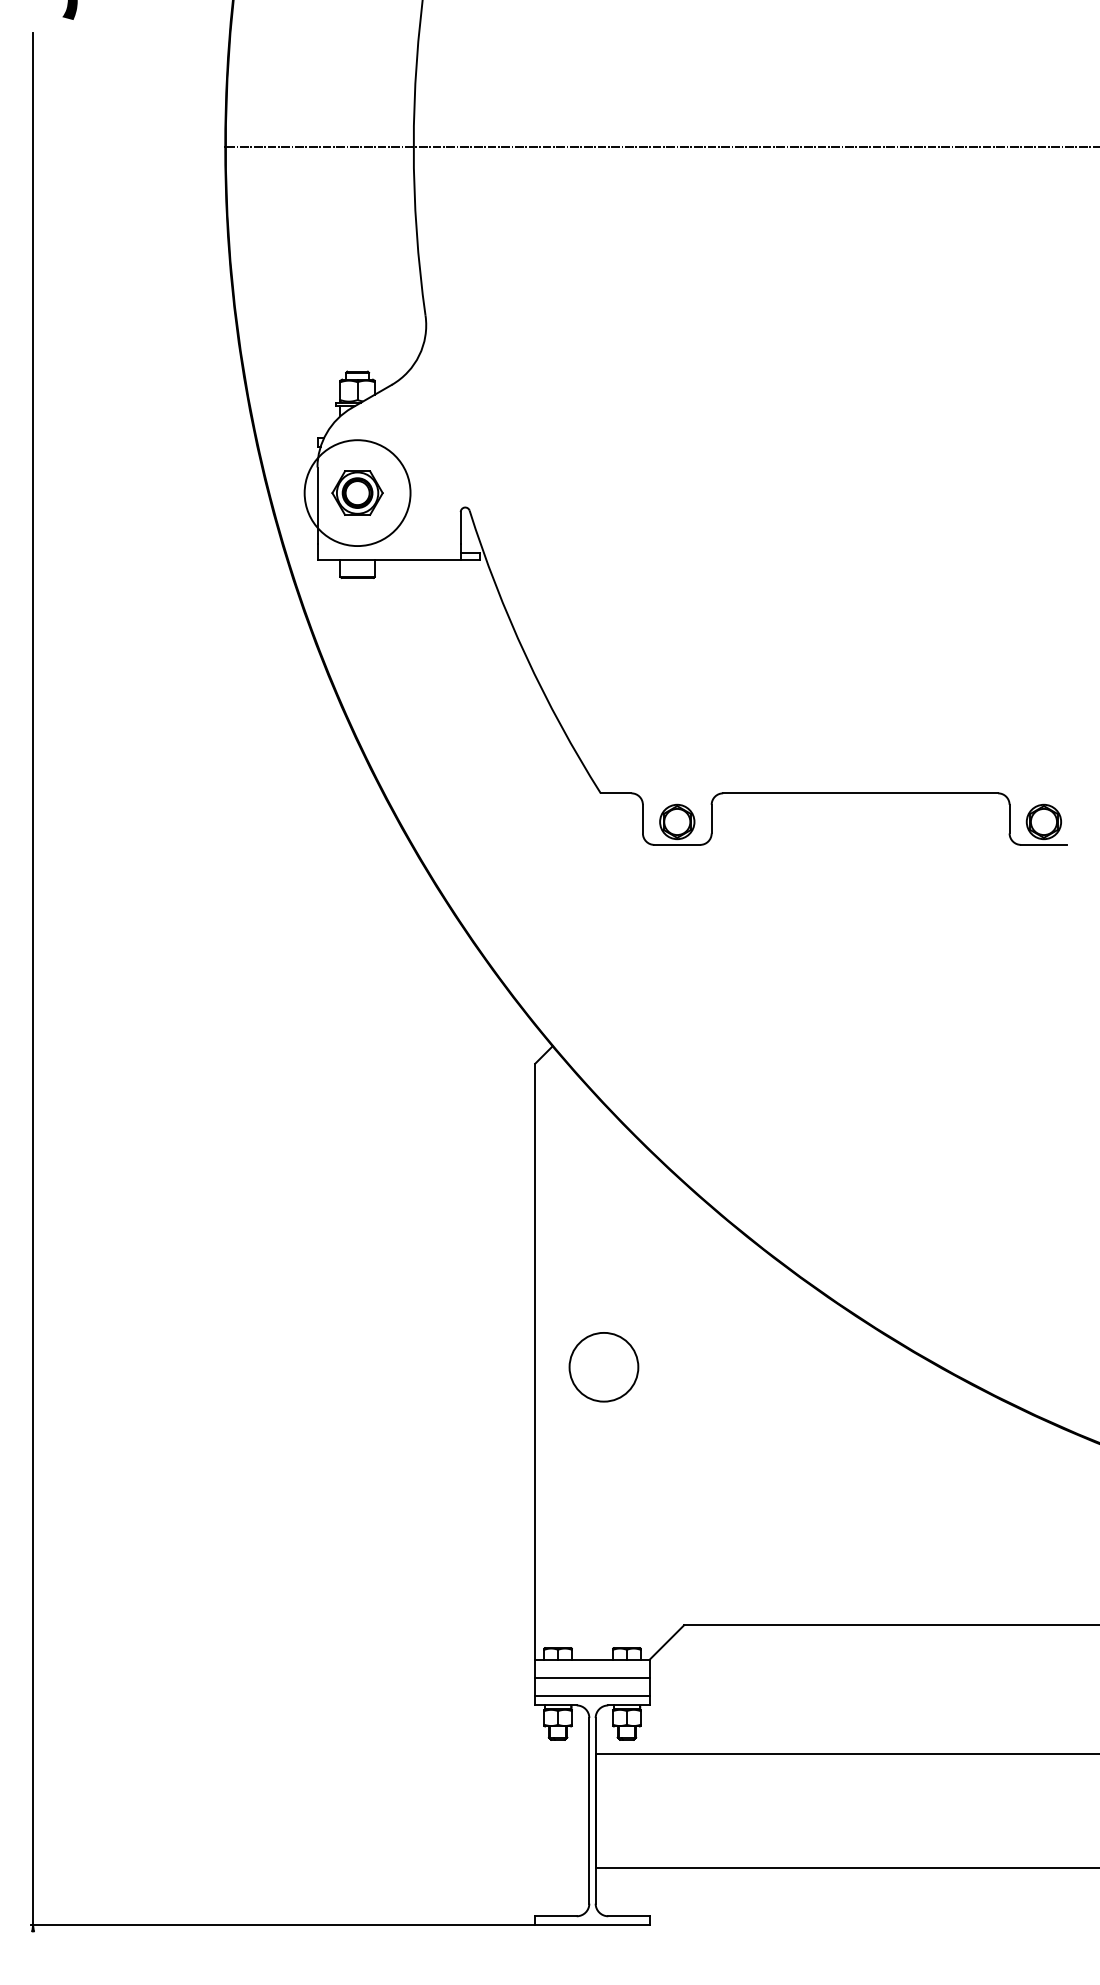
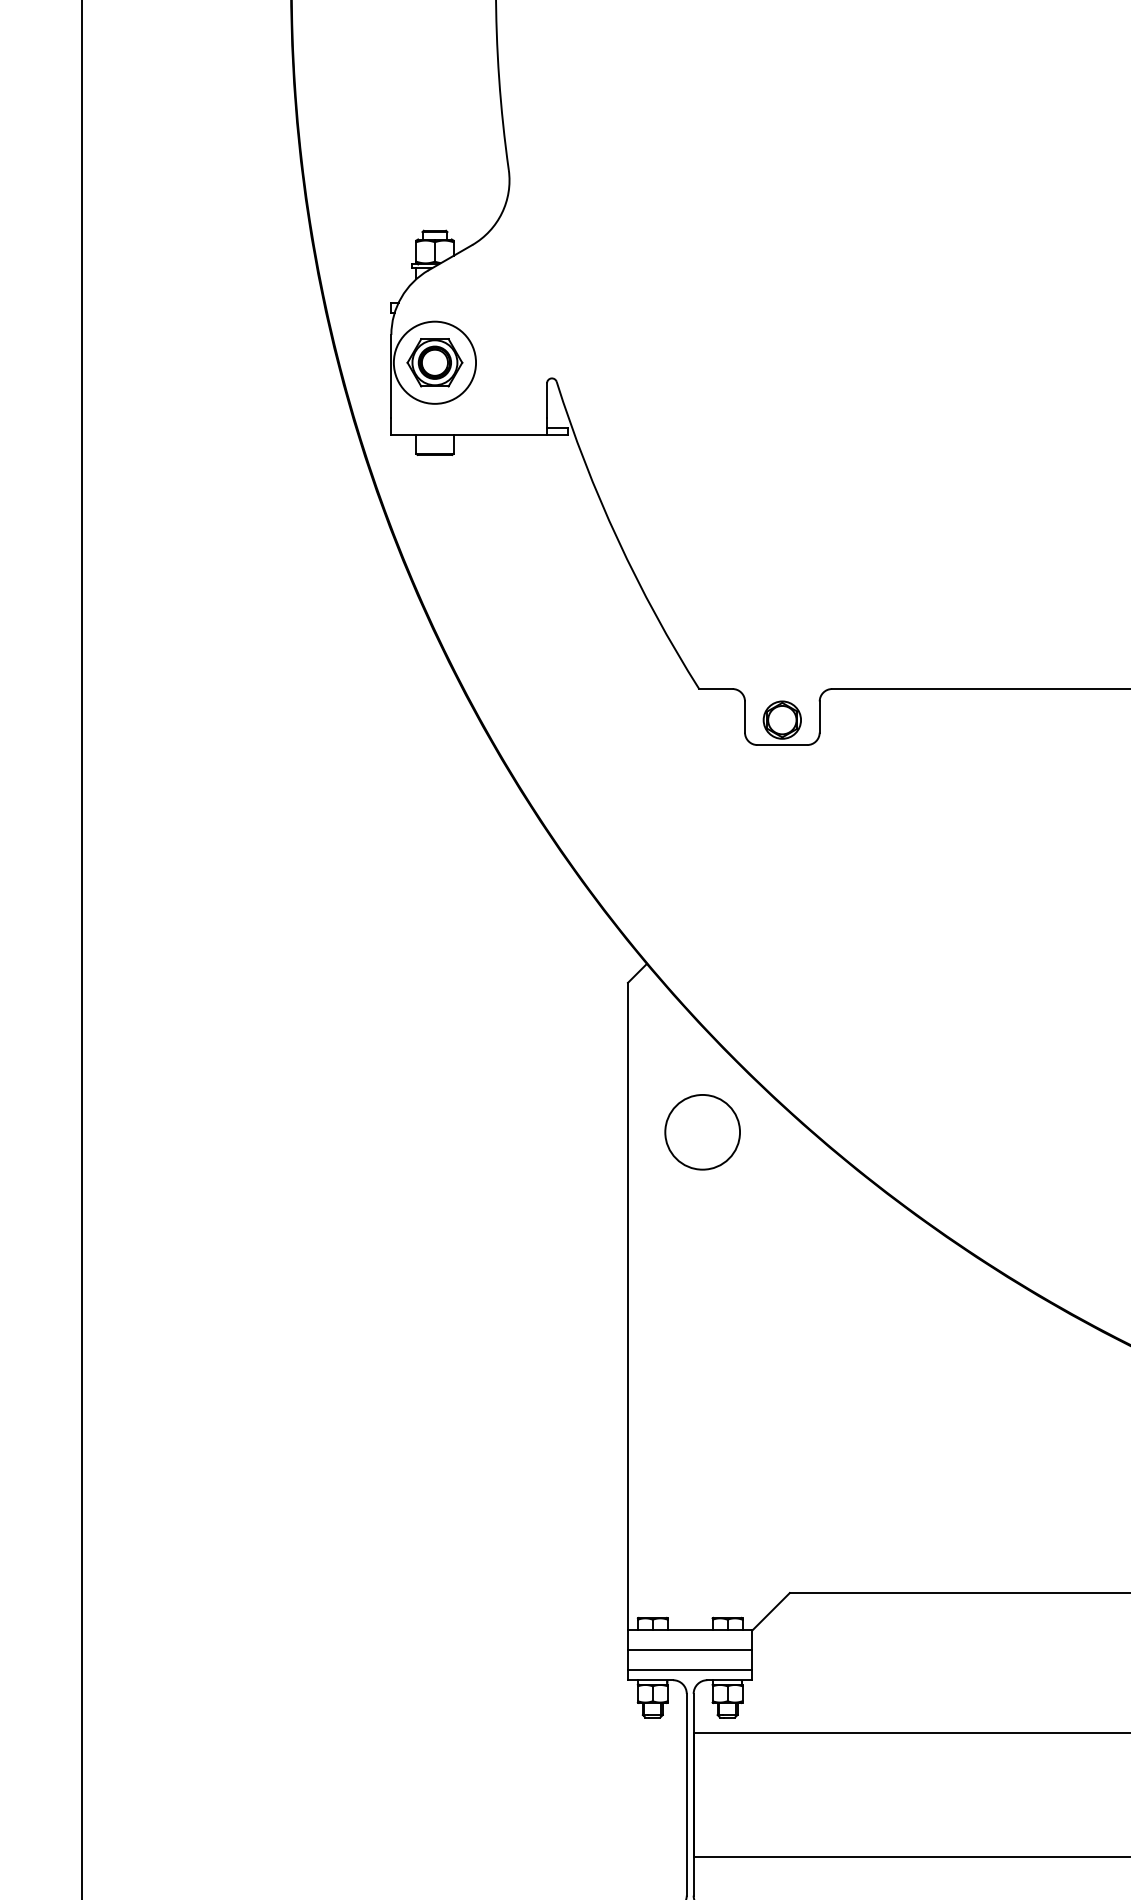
circle: (357, 492) -> (434, 362), size x0.71
circle: (603, 1367) -> (702, 1132), moved

